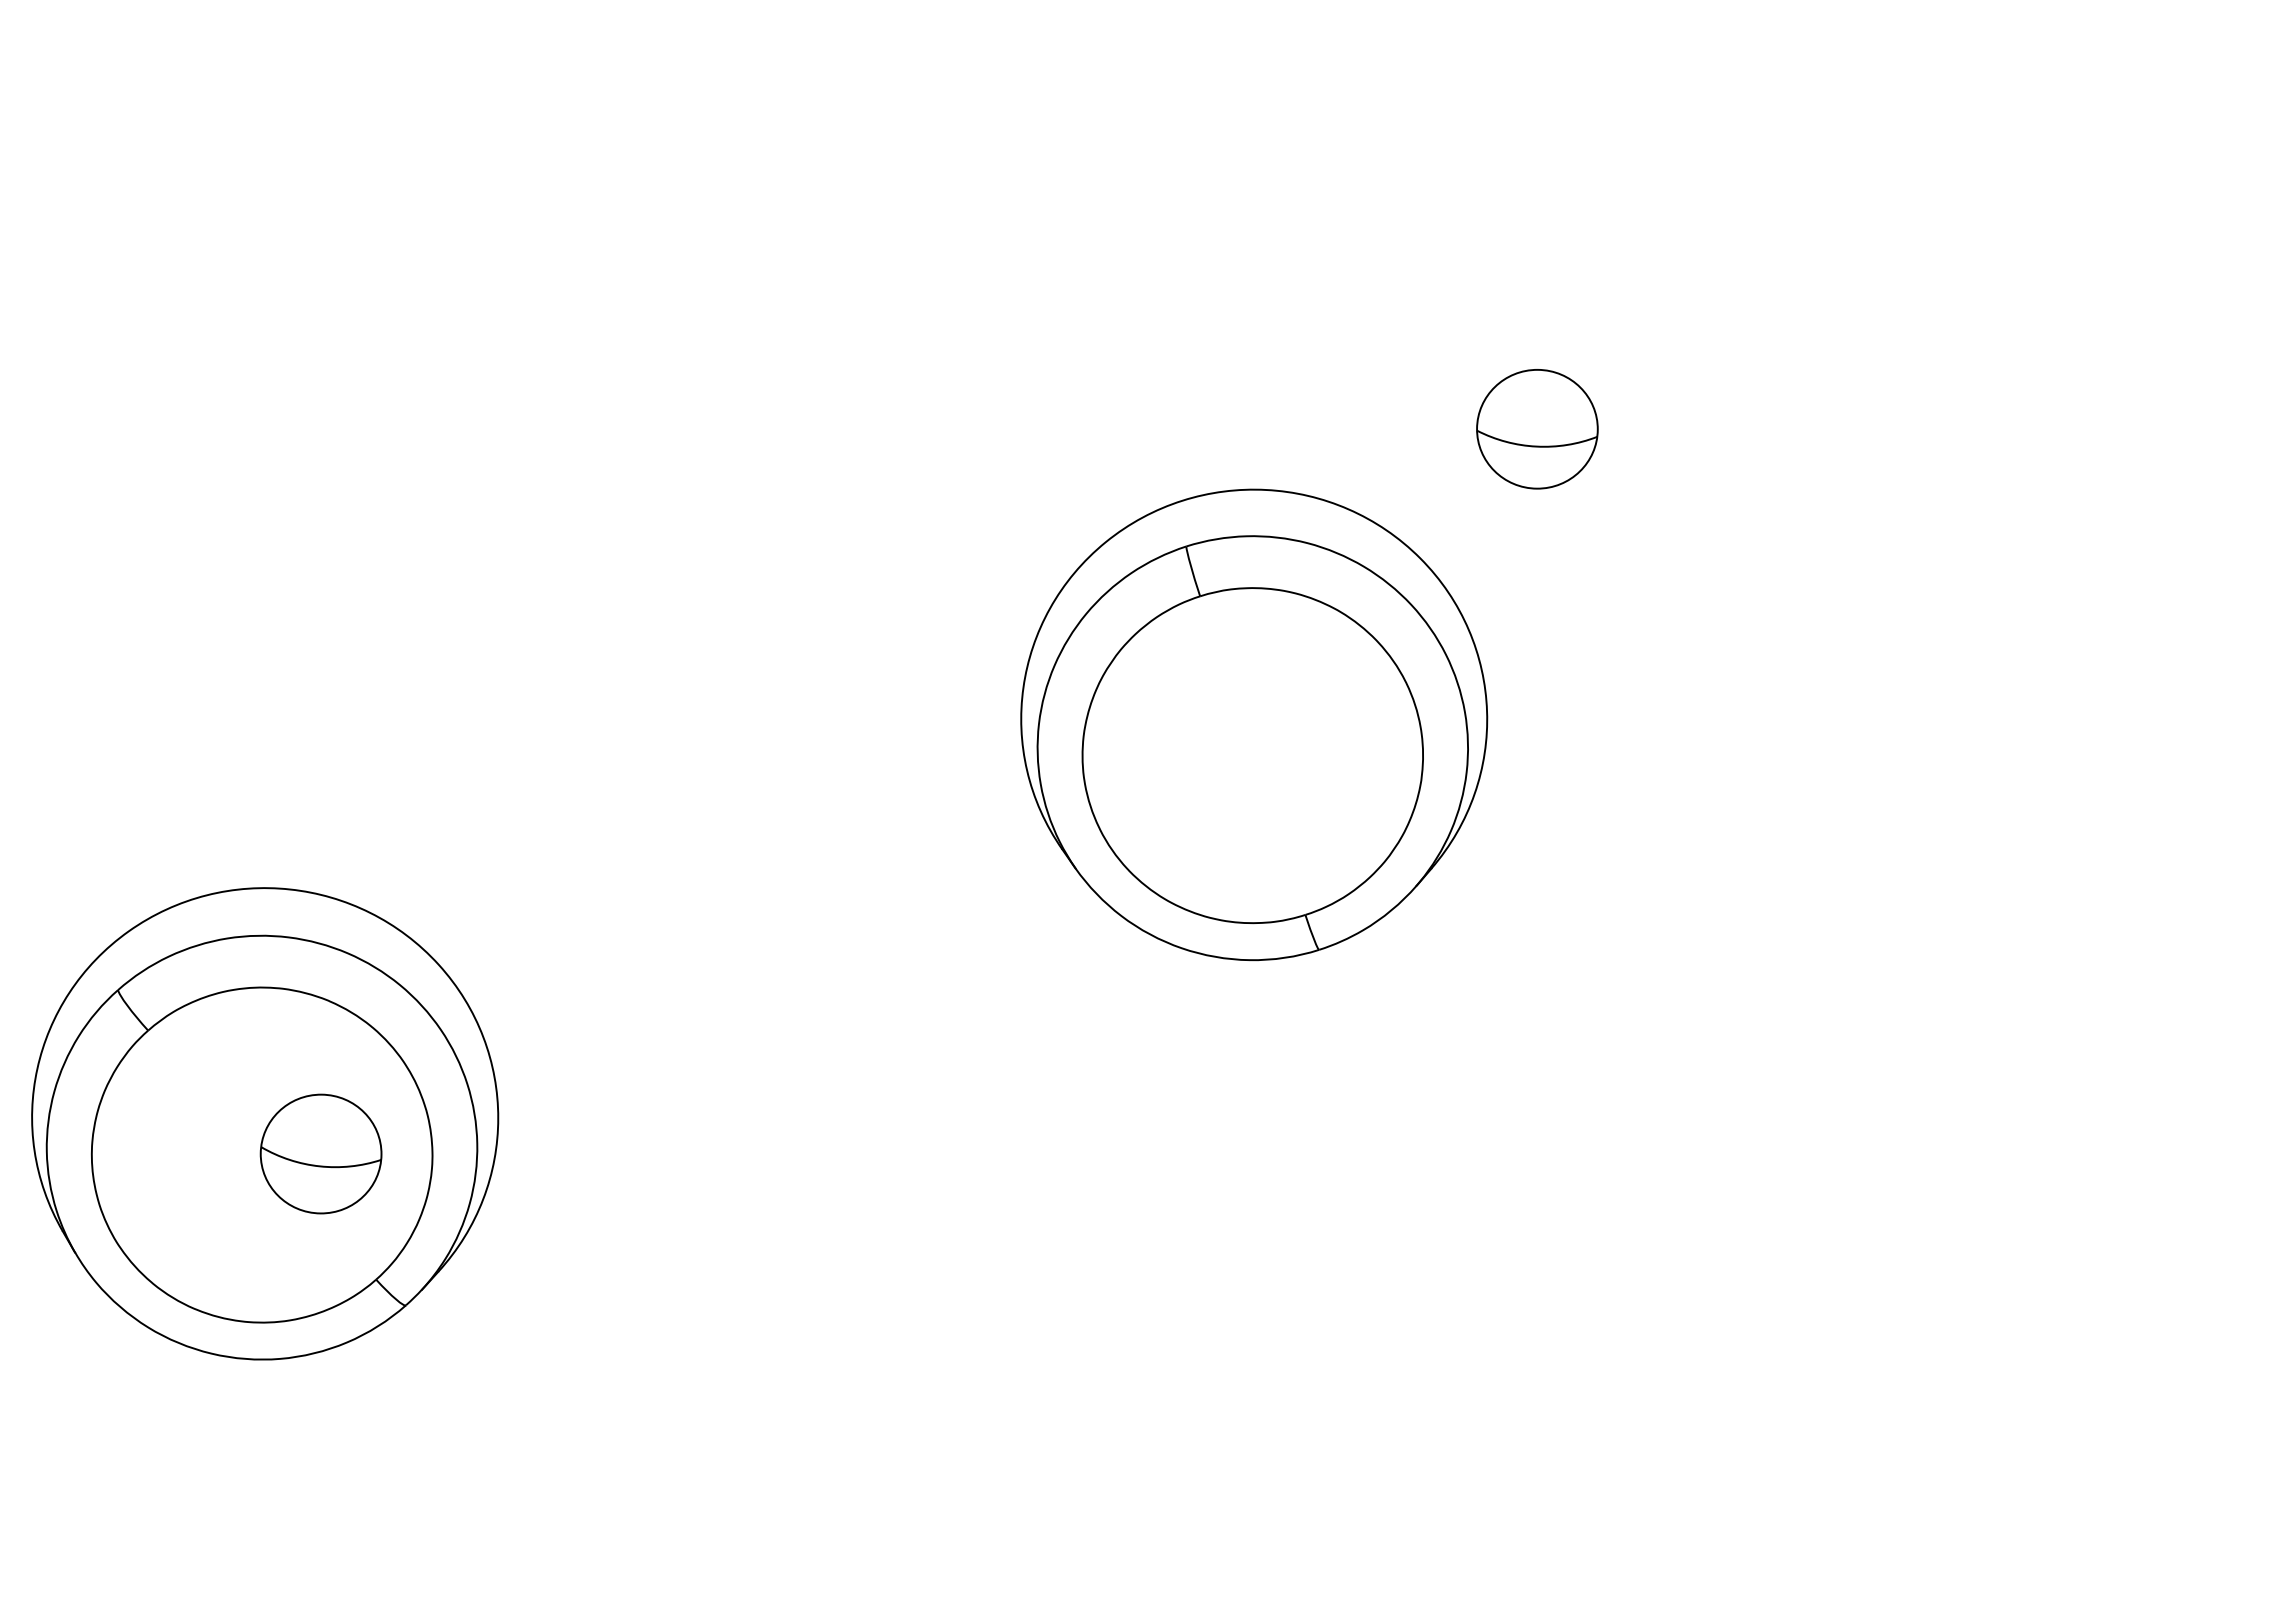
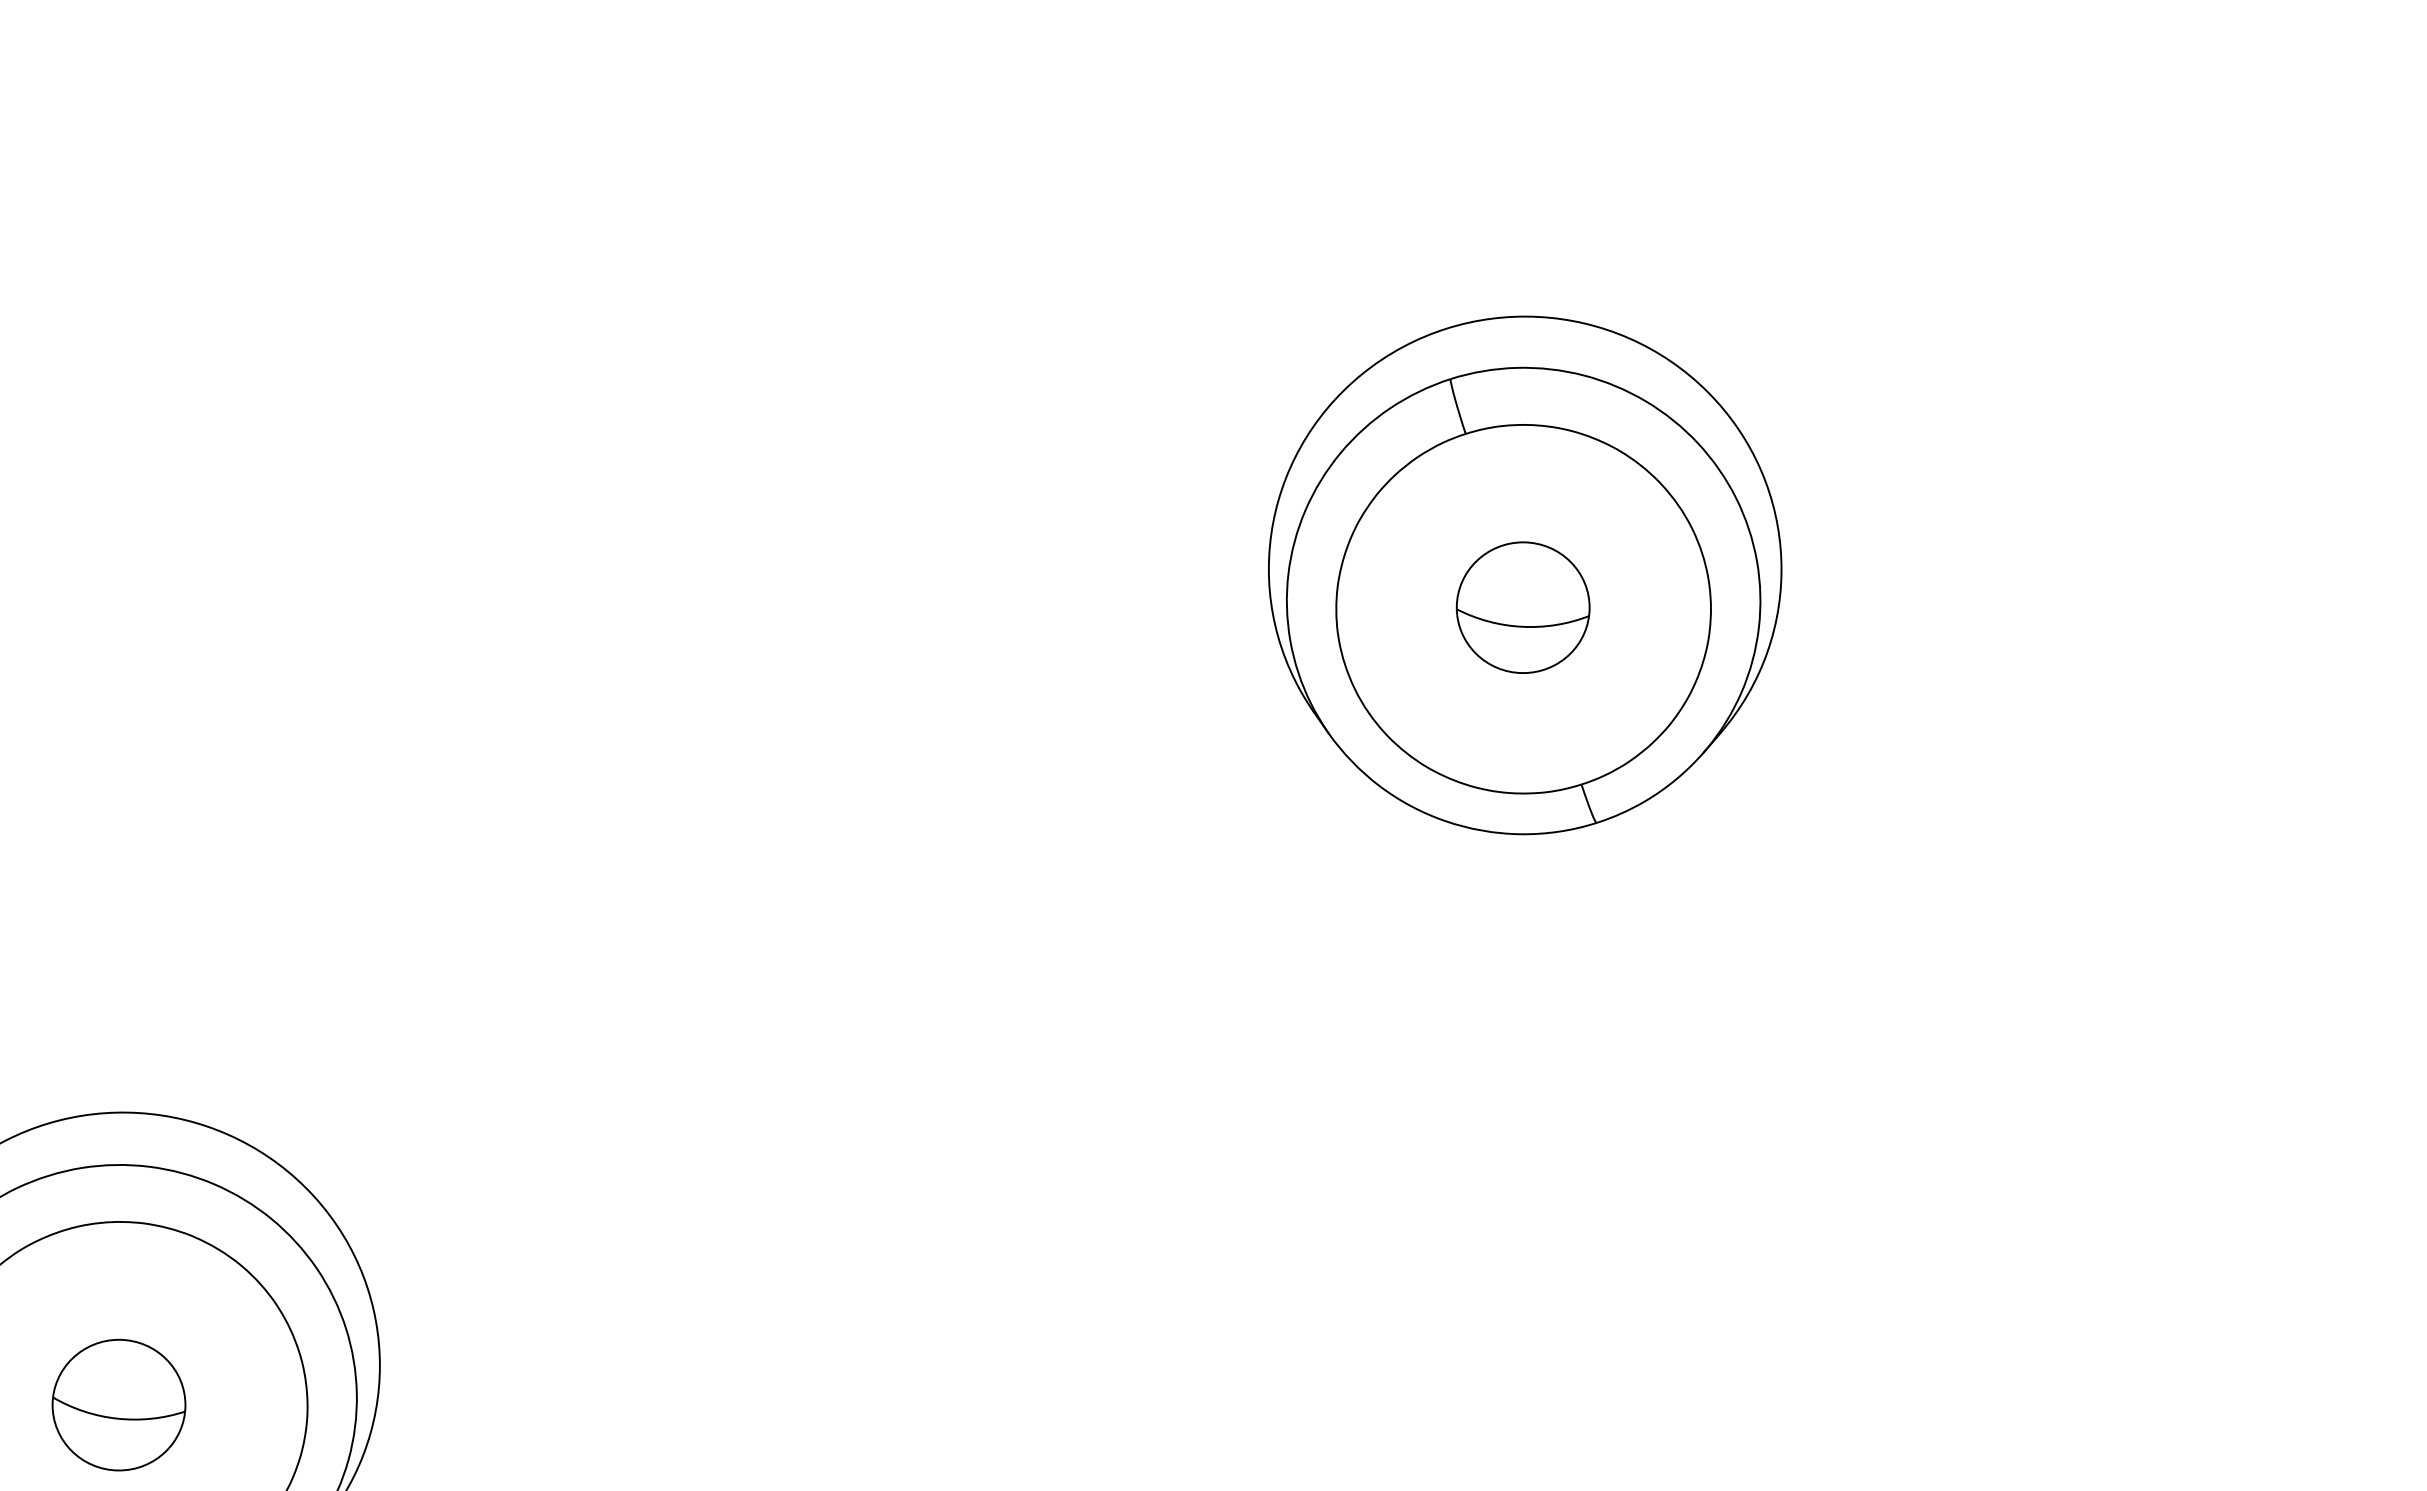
part: (1254, 724) -> (1525, 574), moved
part: (320, 1153) -> (118, 1404), moved

